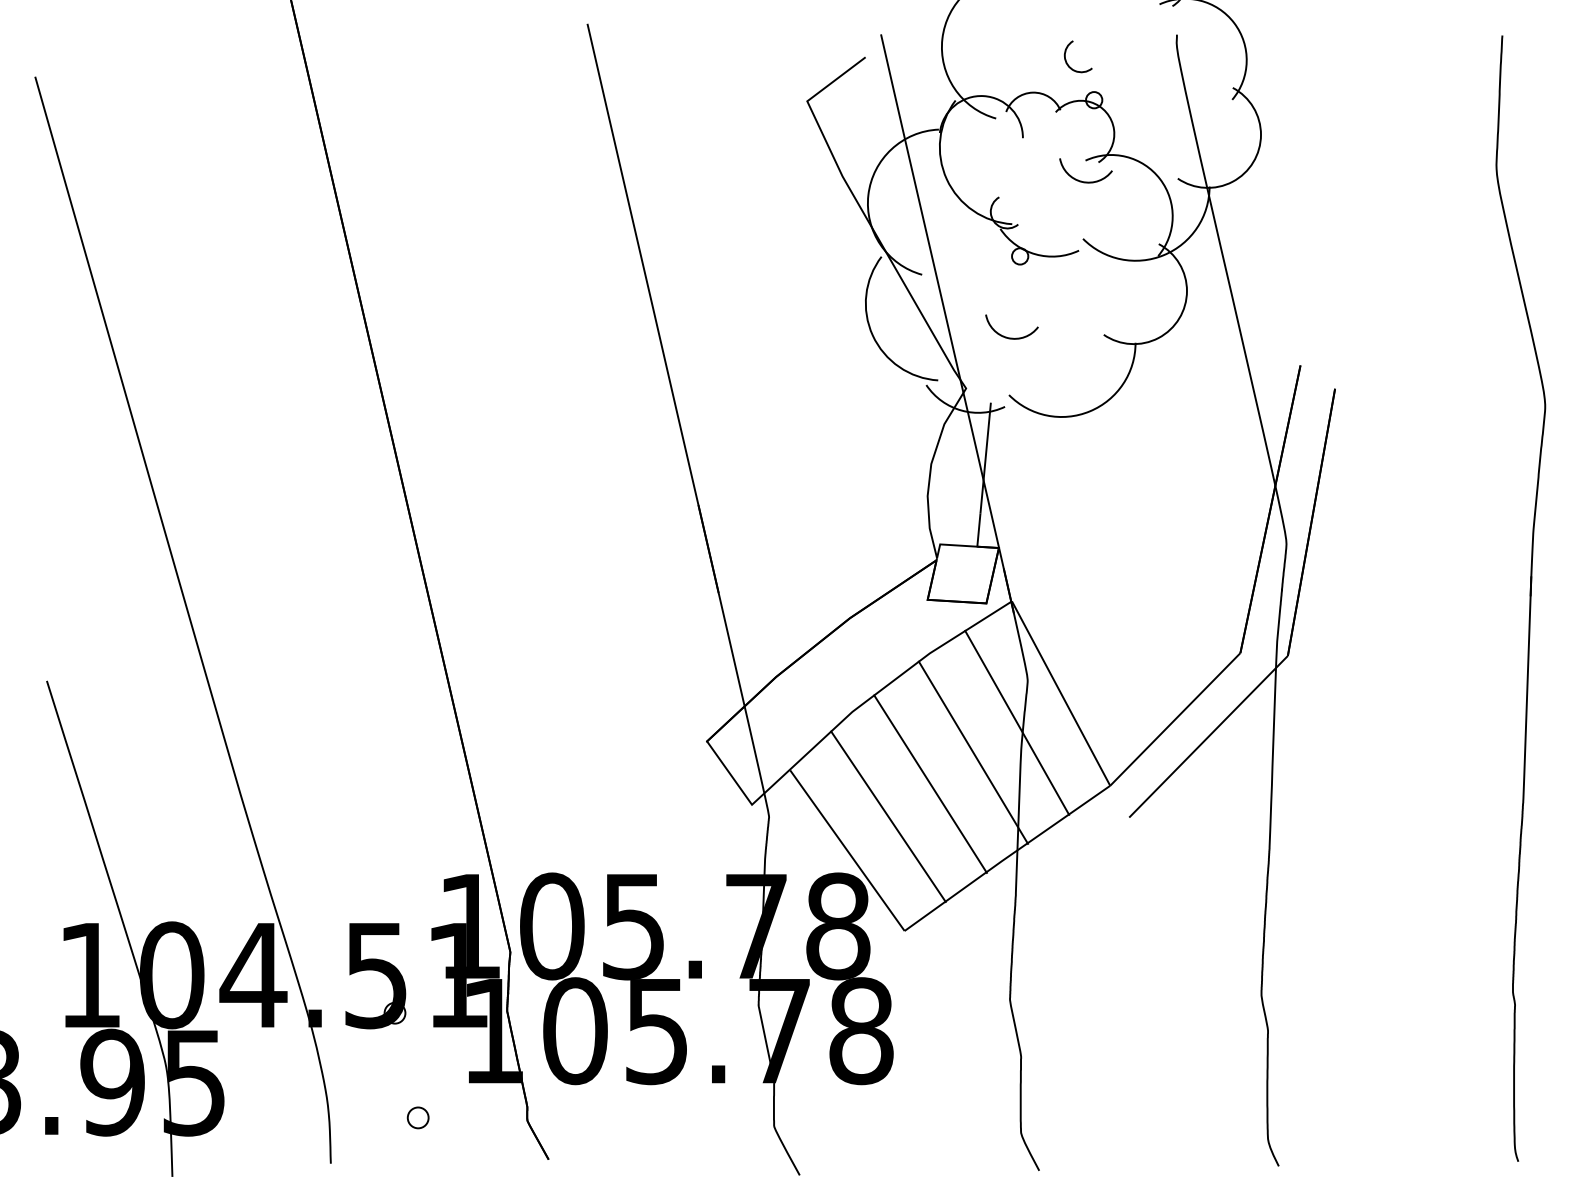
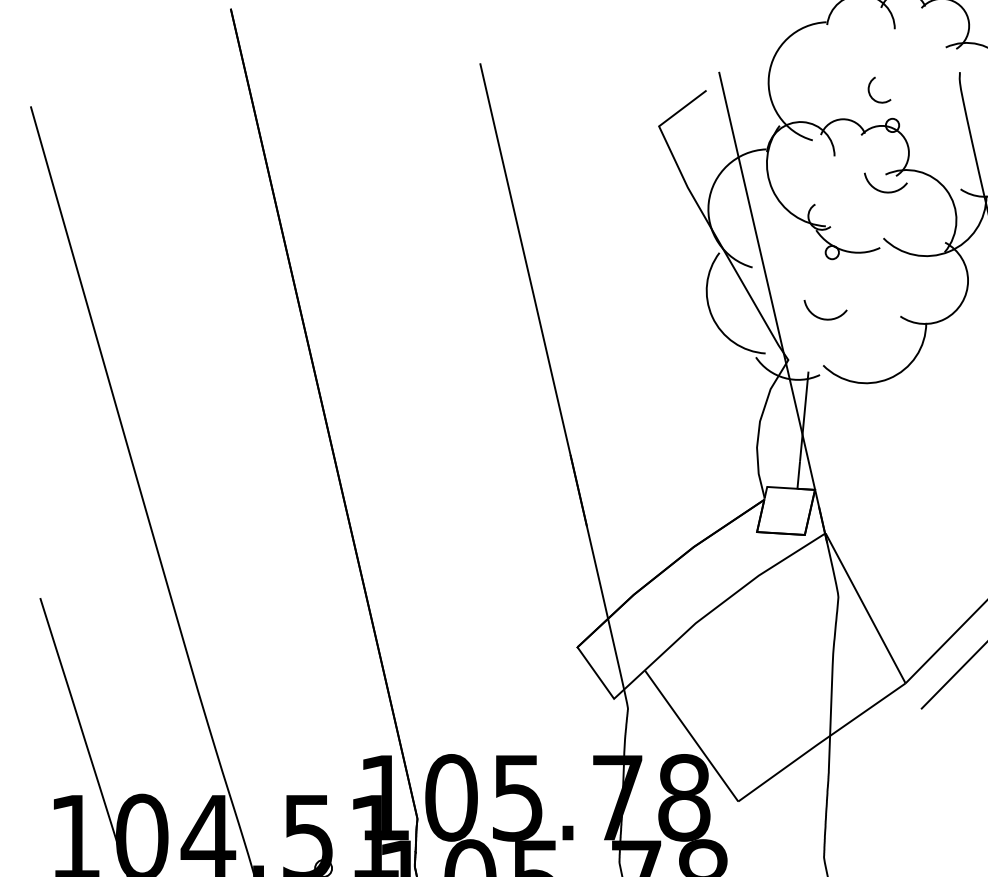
line: (1017, 722) -> (830, 631), removed
line: (973, 752) -> (794, 656), removed
line: (930, 783) -> (759, 681), removed
line: (888, 816) -> (725, 708), removed

